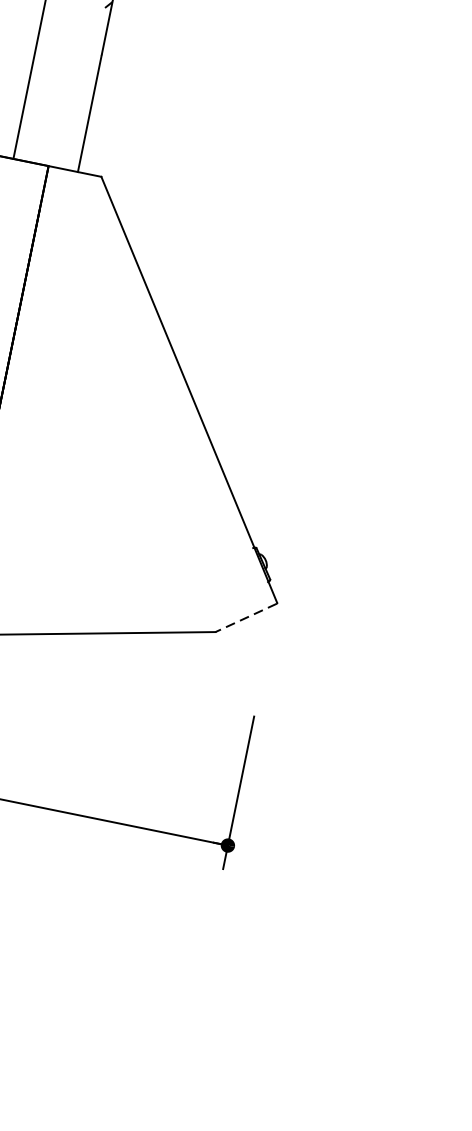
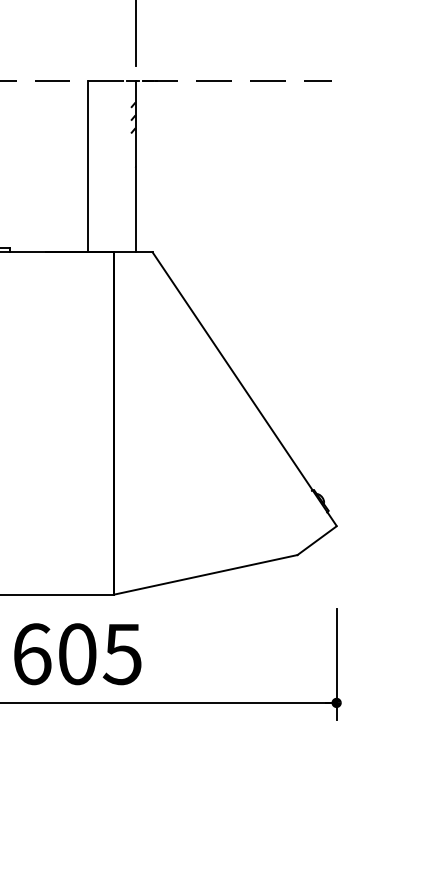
line: (245, 618) -> (316, 541), dashed -> solid

